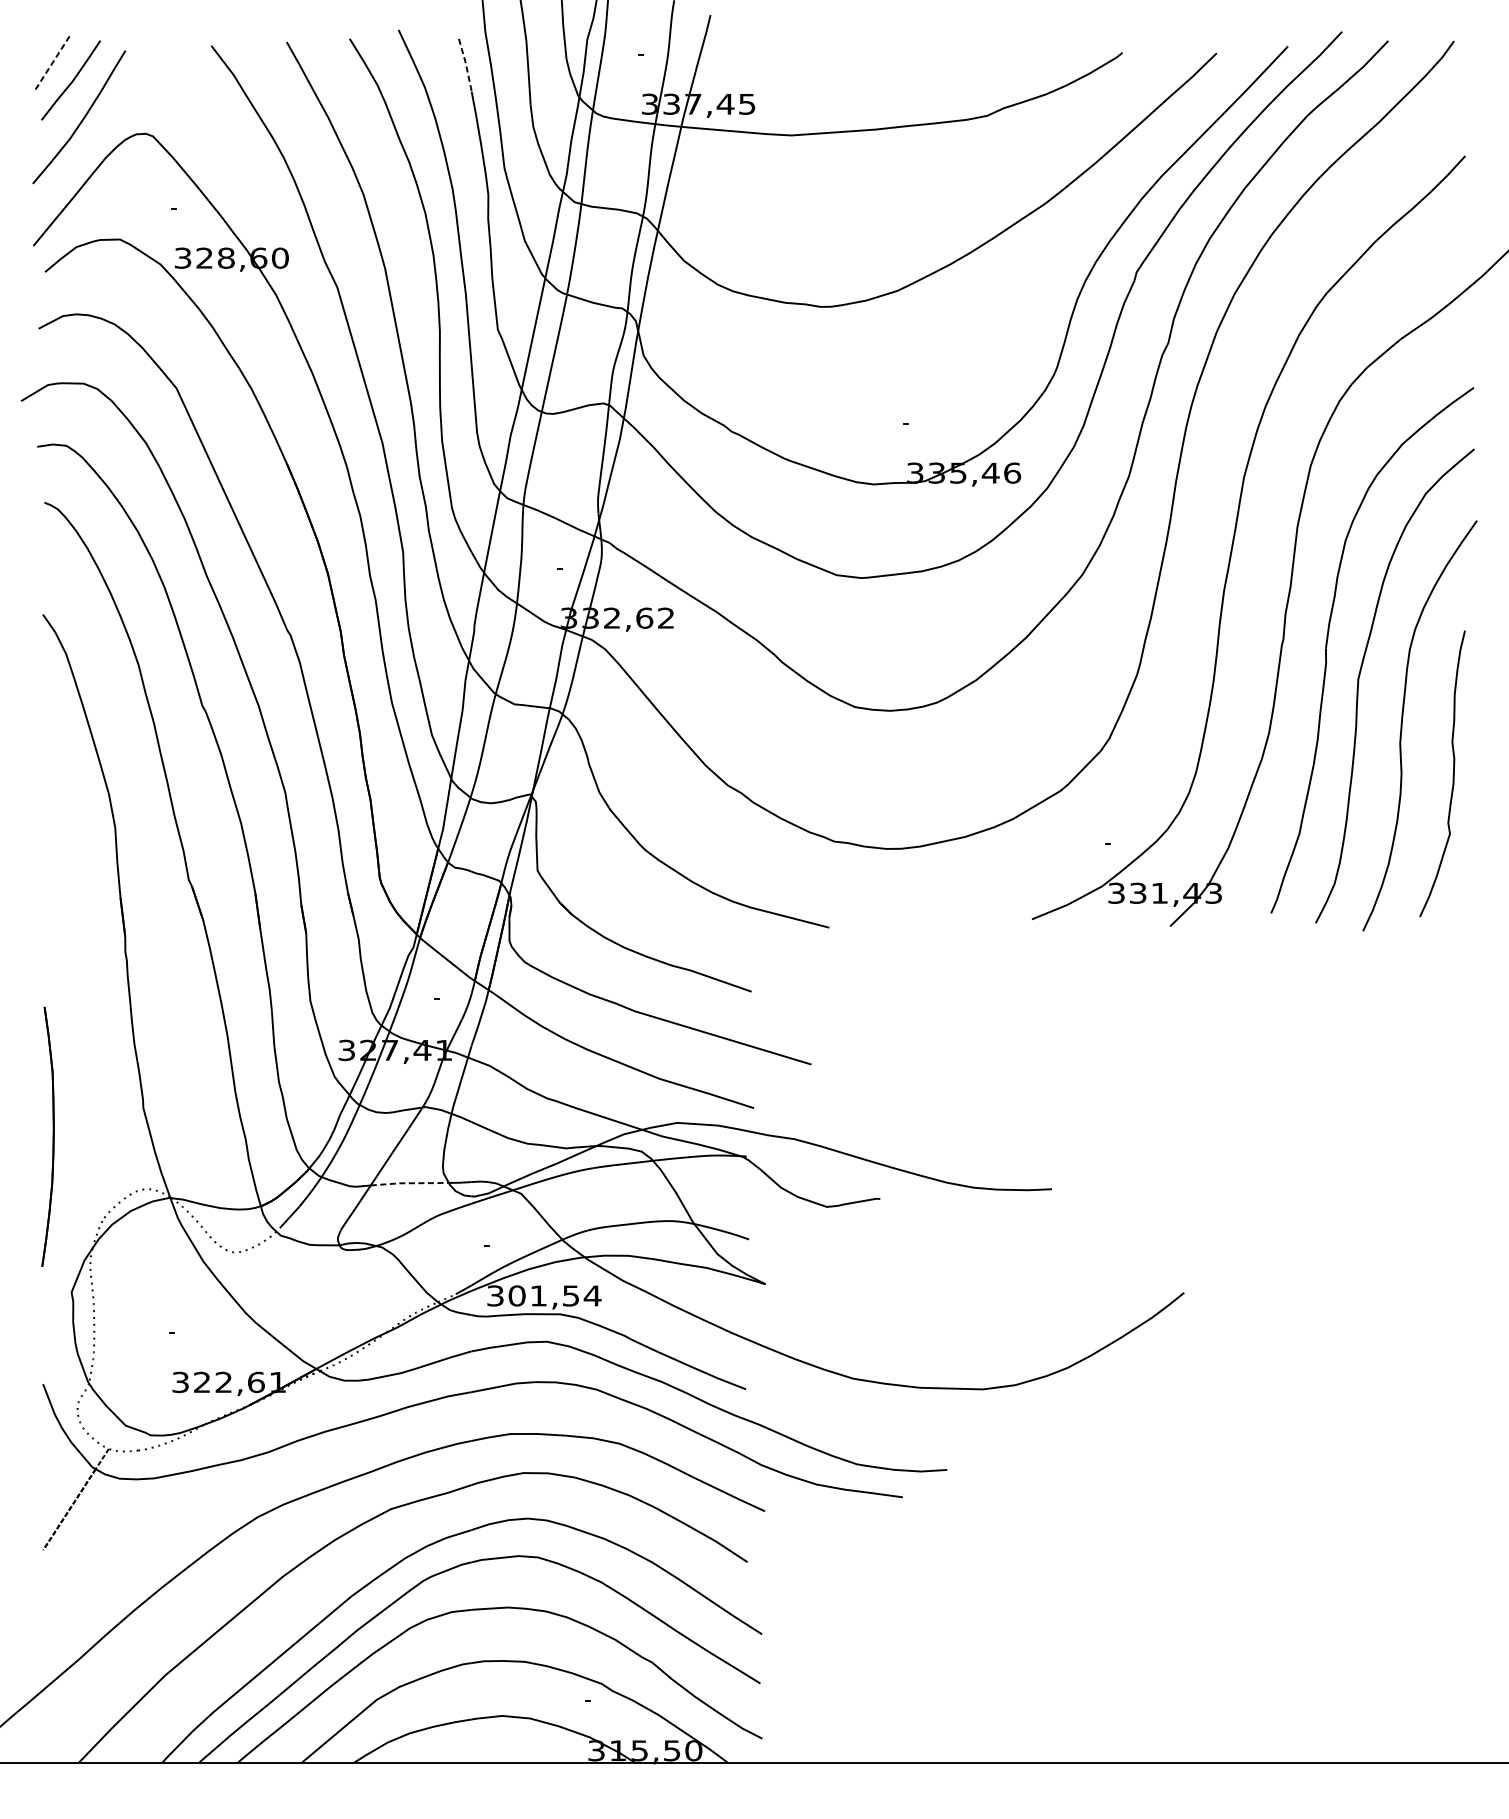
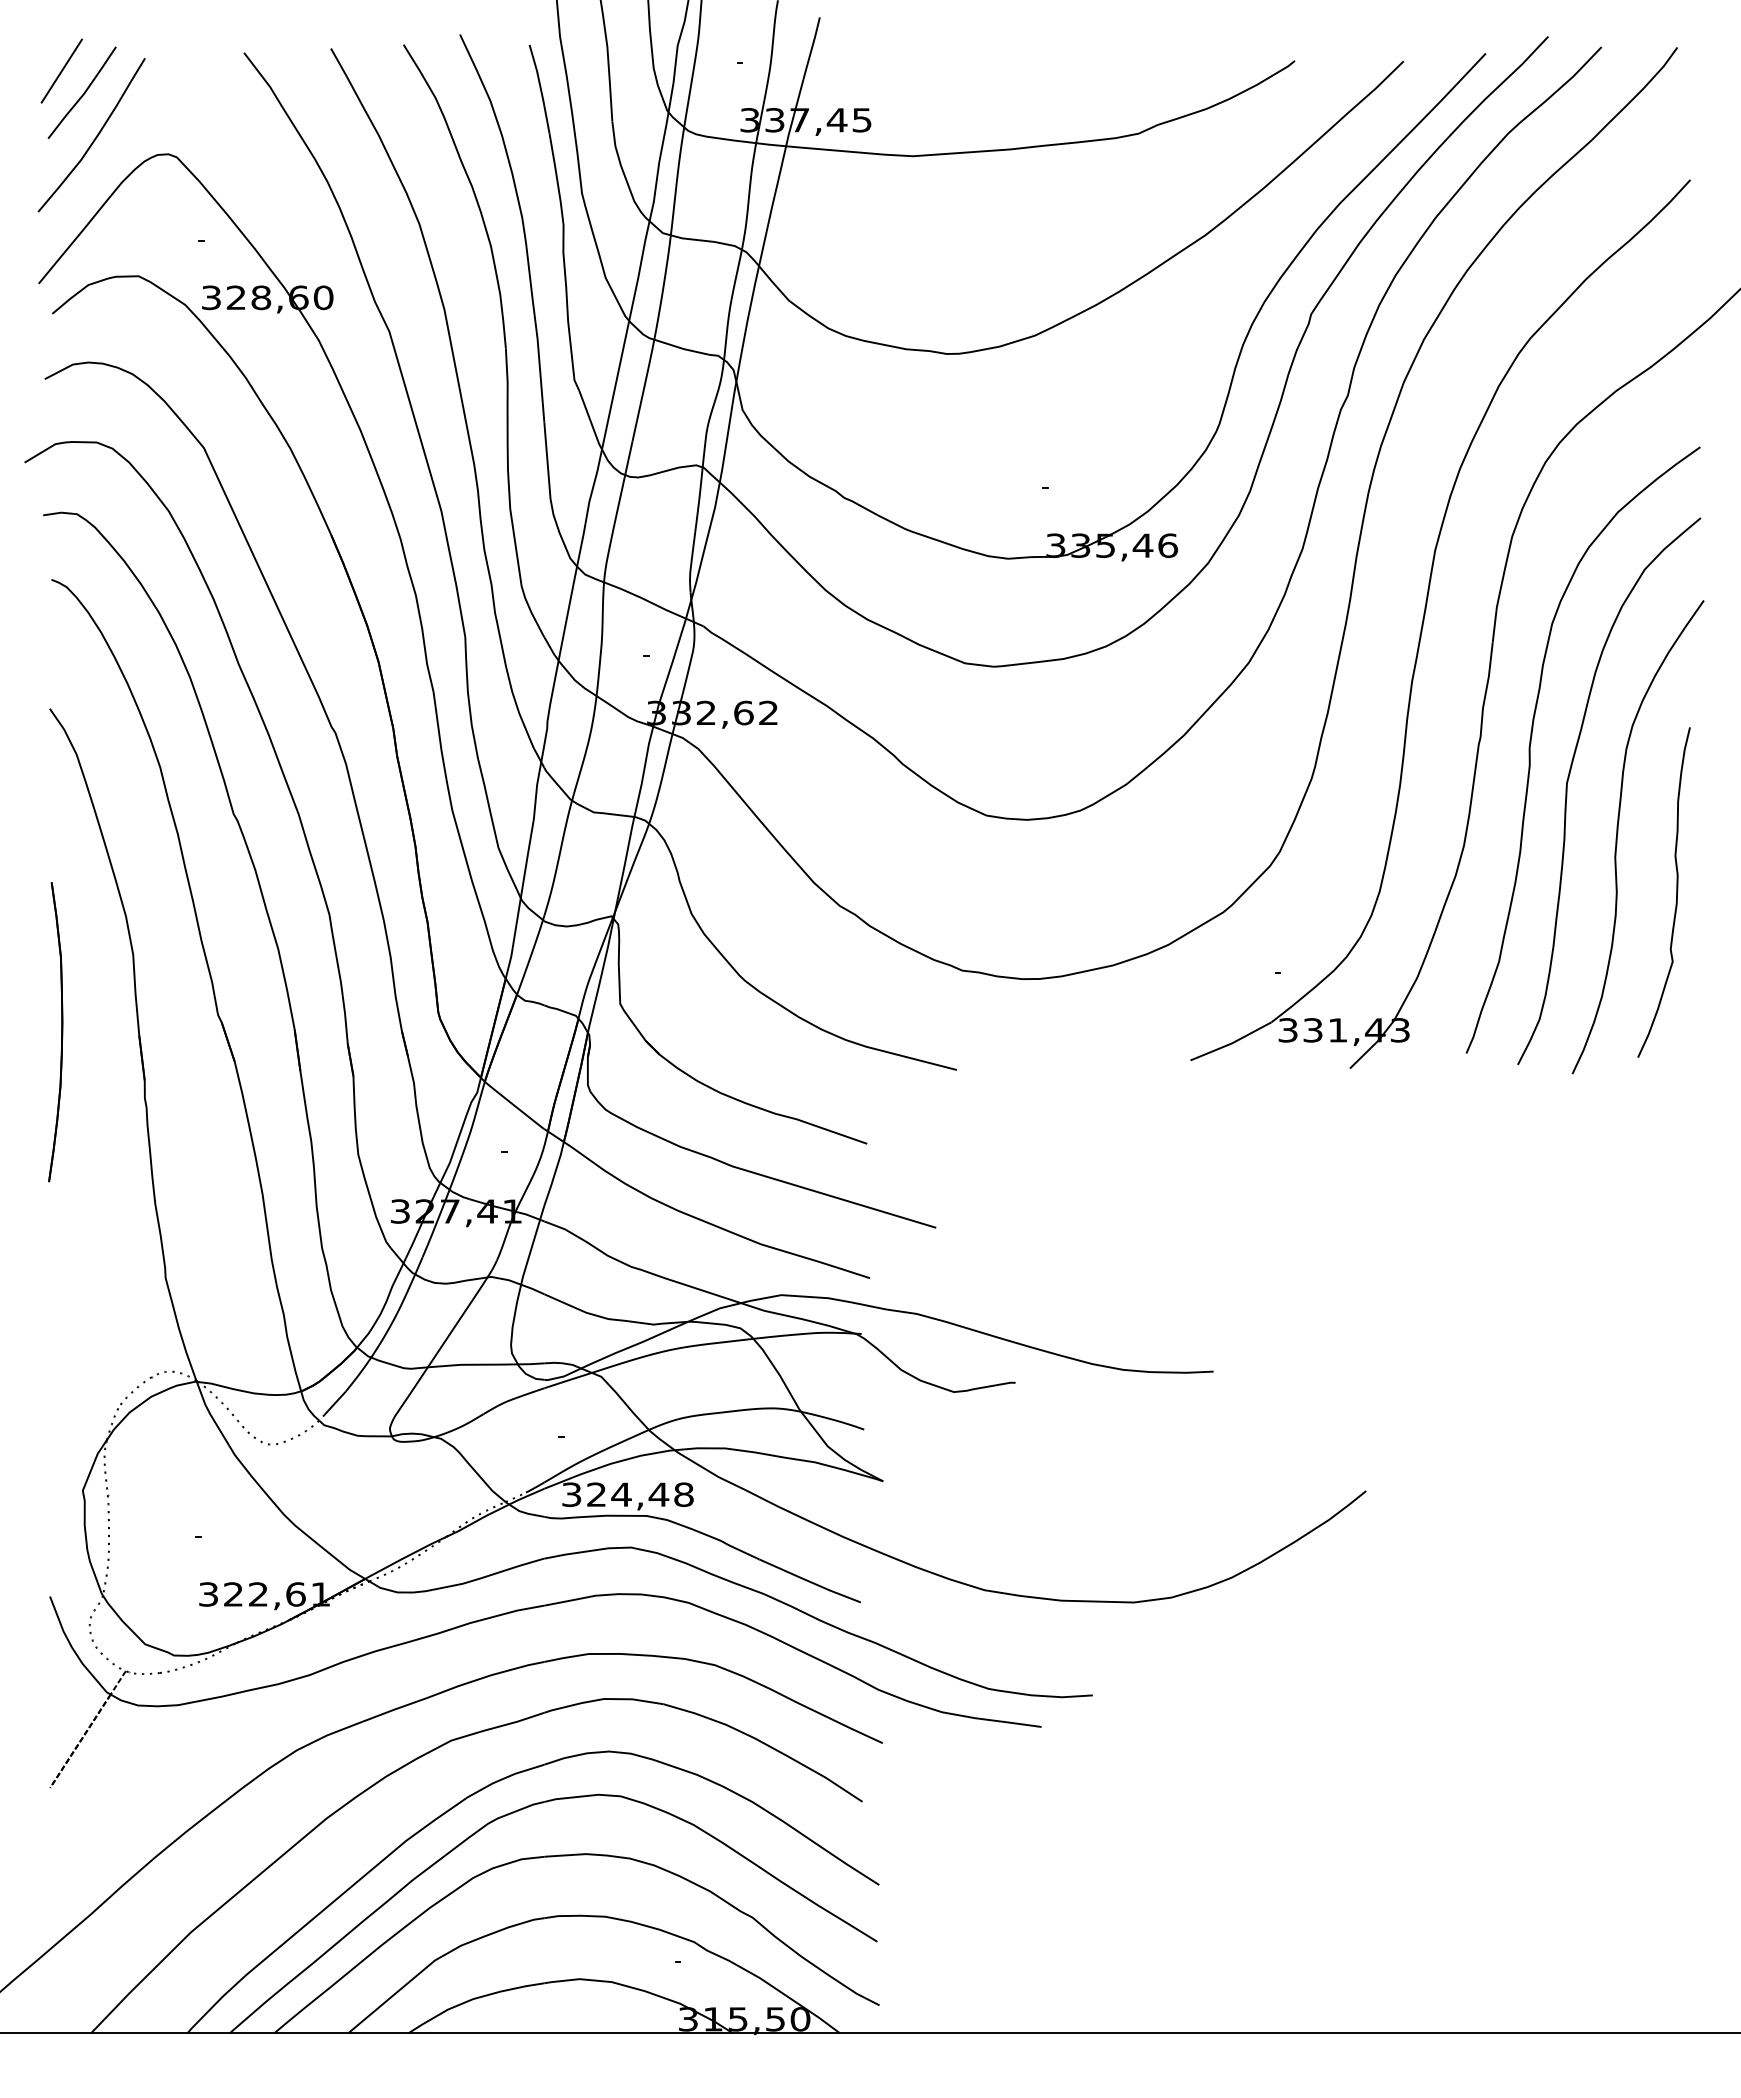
line: (53, 61) -> (62, 70), dashed -> solid
line: (465, 65) -> (537, 75), dashed -> solid
part: (47, 1137) -> (55, 1032), moved
line: (409, 1183) -> (472, 1364), dashed -> solid
text: (555, 1295) -> (640, 1494), 301,54 -> 324,48

